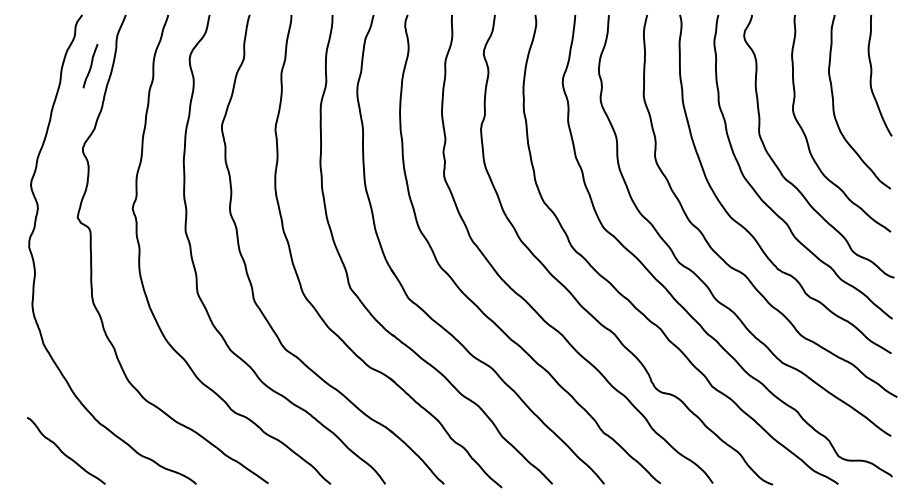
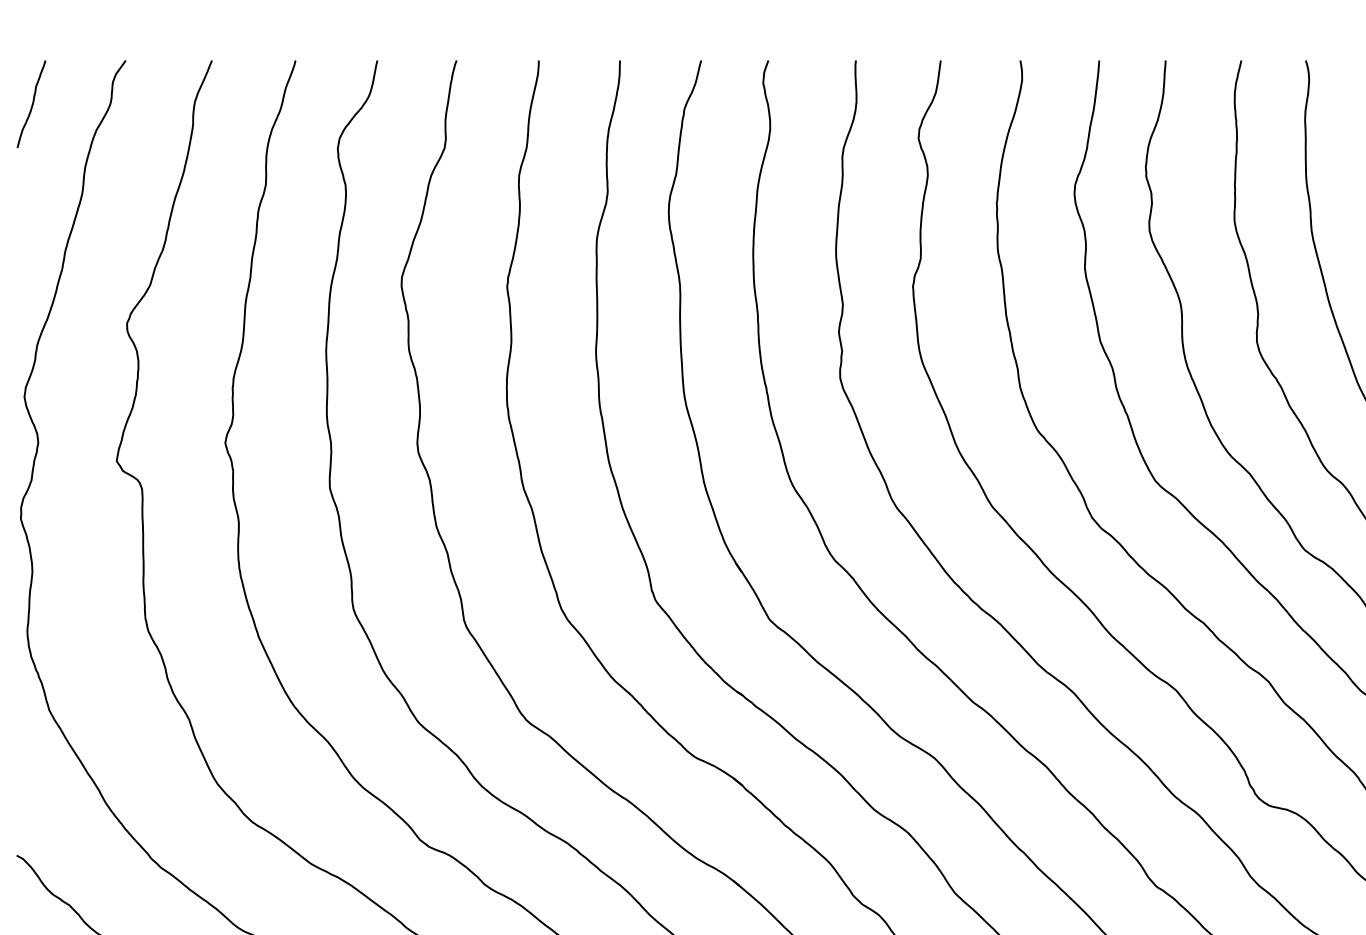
curve: (90, 66) -> (31, 105), moved

